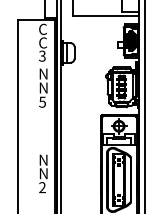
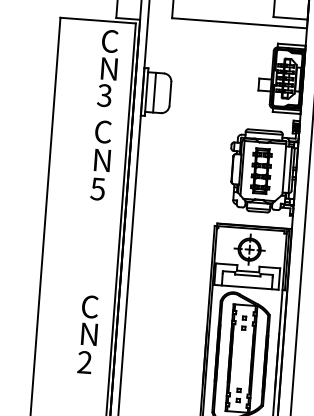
text: (43, 42) -> (108, 67), C -> N
text: (43, 73) -> (104, 130), N -> C
text: (43, 159) -> (91, 305), N -> C

